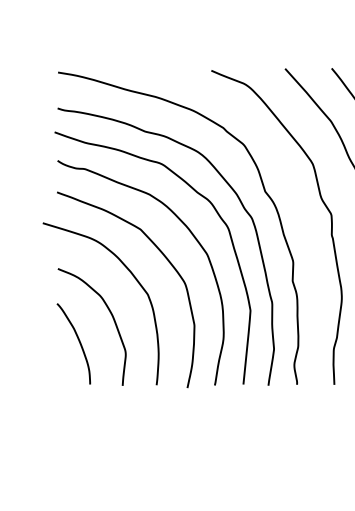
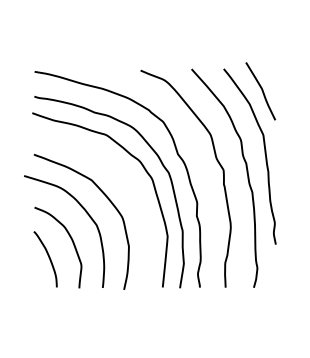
curve: (192, 237) -> (127, 185), removed

